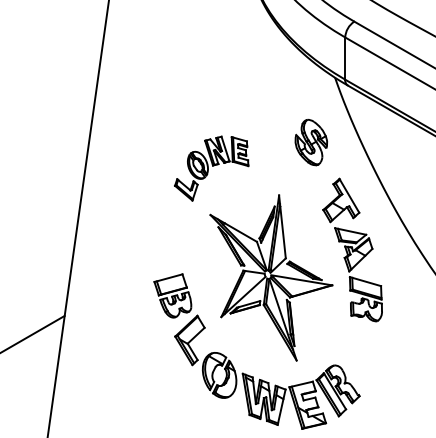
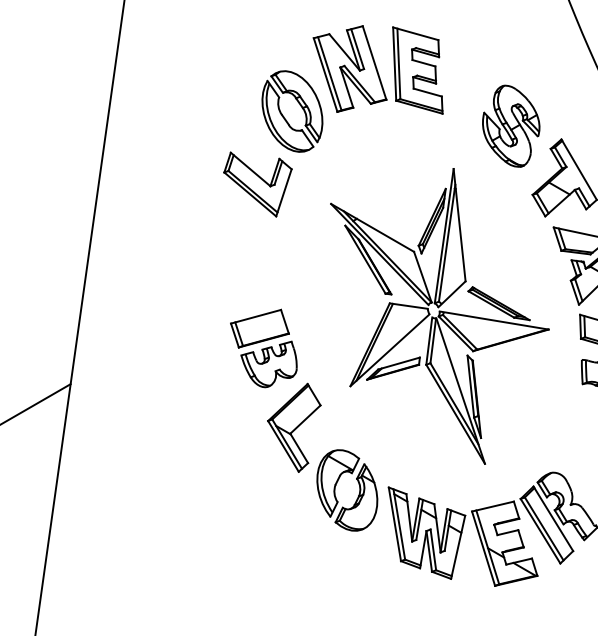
part: (310, 142) -> (509, 126), moved
part: (211, 168) -> (332, 120), size x1.67

